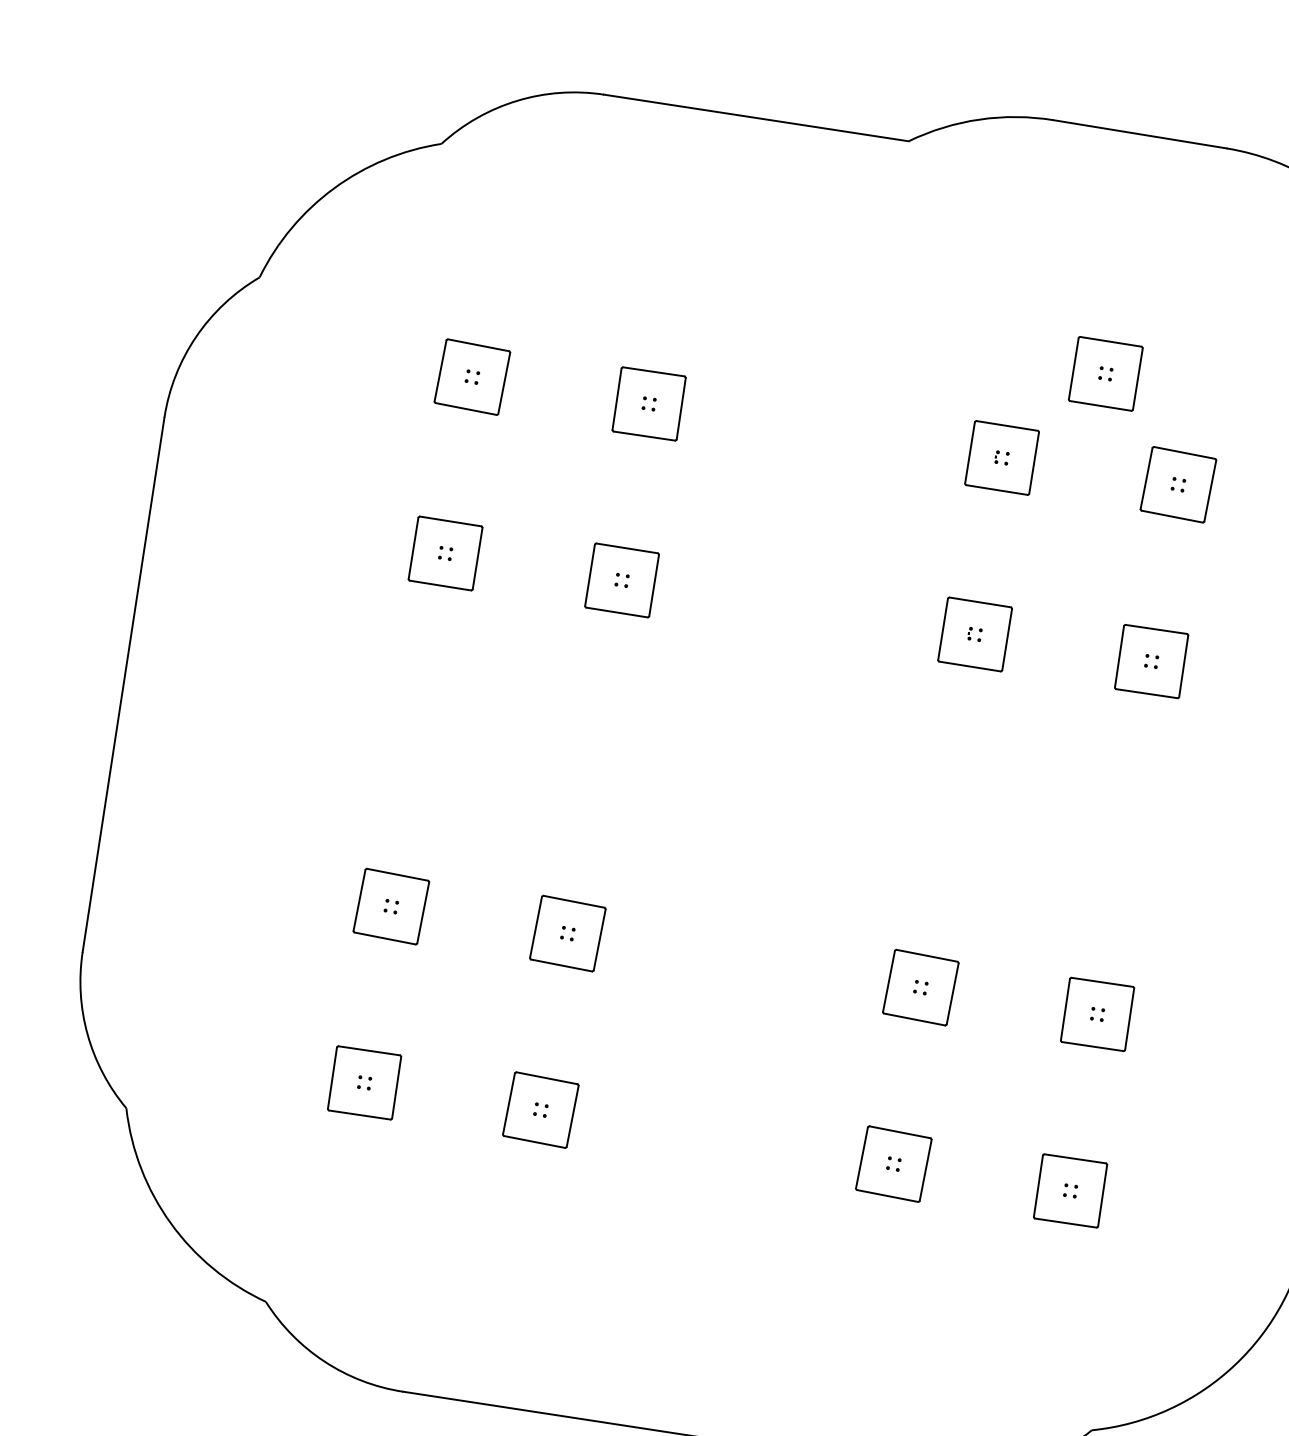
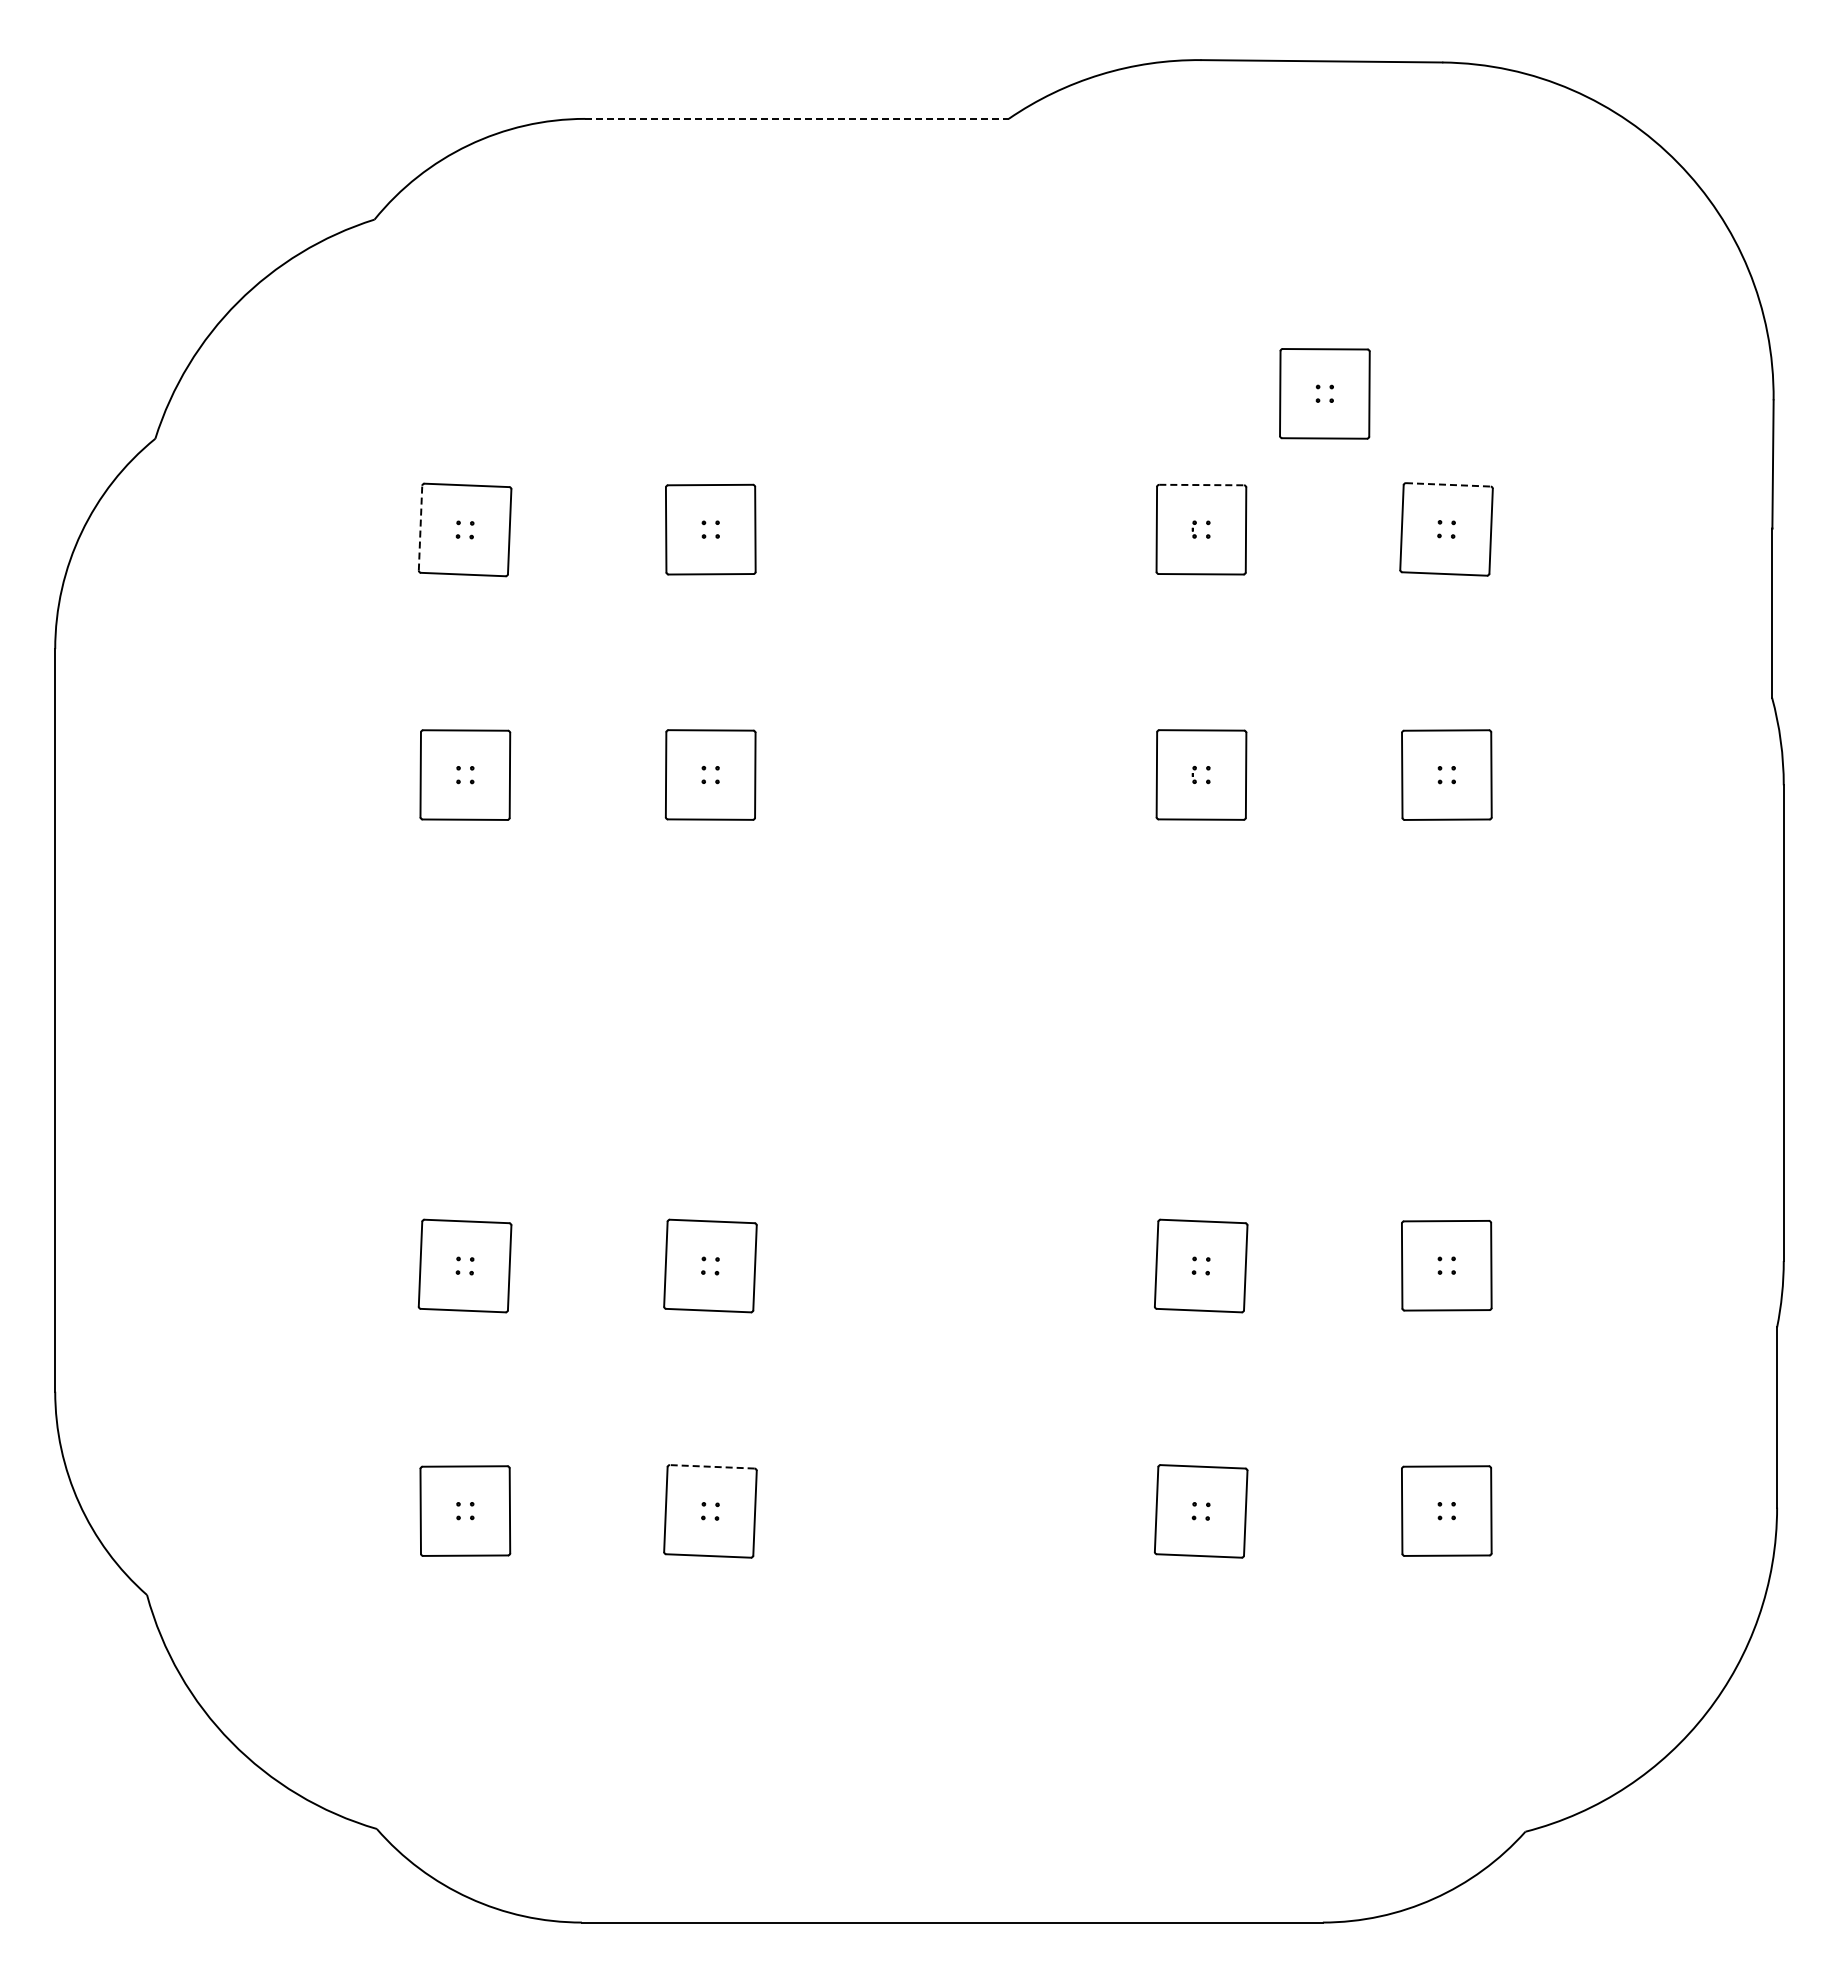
line: (756, 117) -> (796, 118), solid -> dashed
line: (440, 370) -> (420, 527), solid -> dashed
line: (1007, 426) -> (1202, 485), solid -> dashed
line: (1184, 452) -> (1448, 484), solid -> dashed
line: (546, 1077) -> (711, 1466), solid -> dashed

